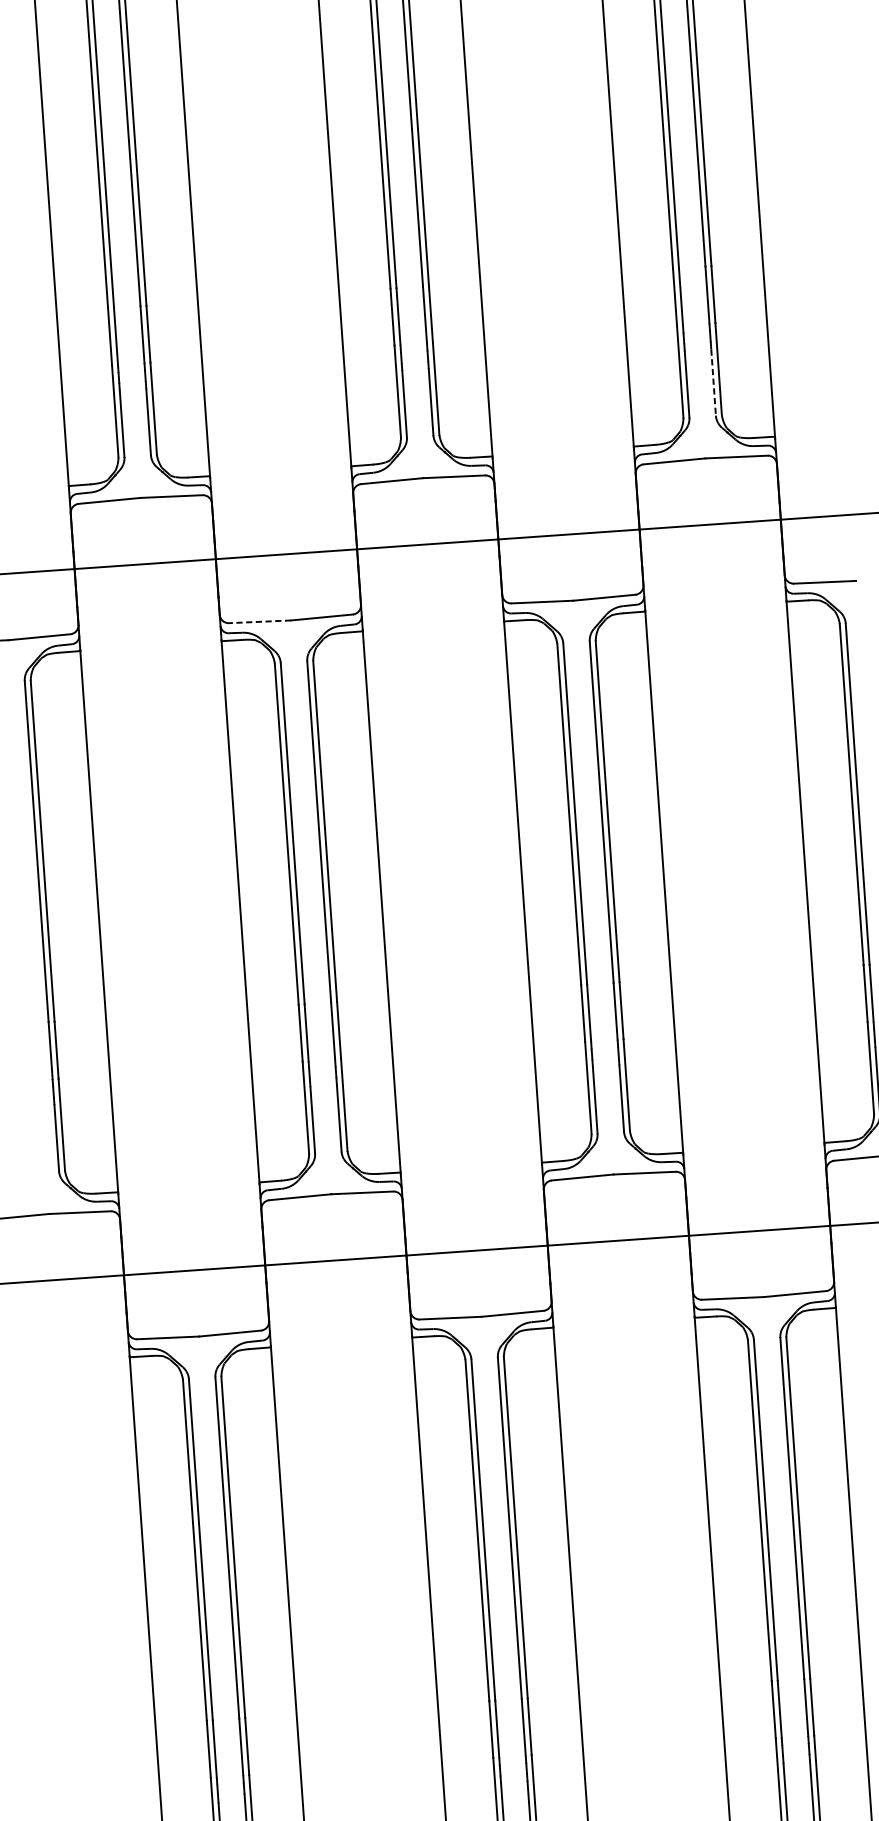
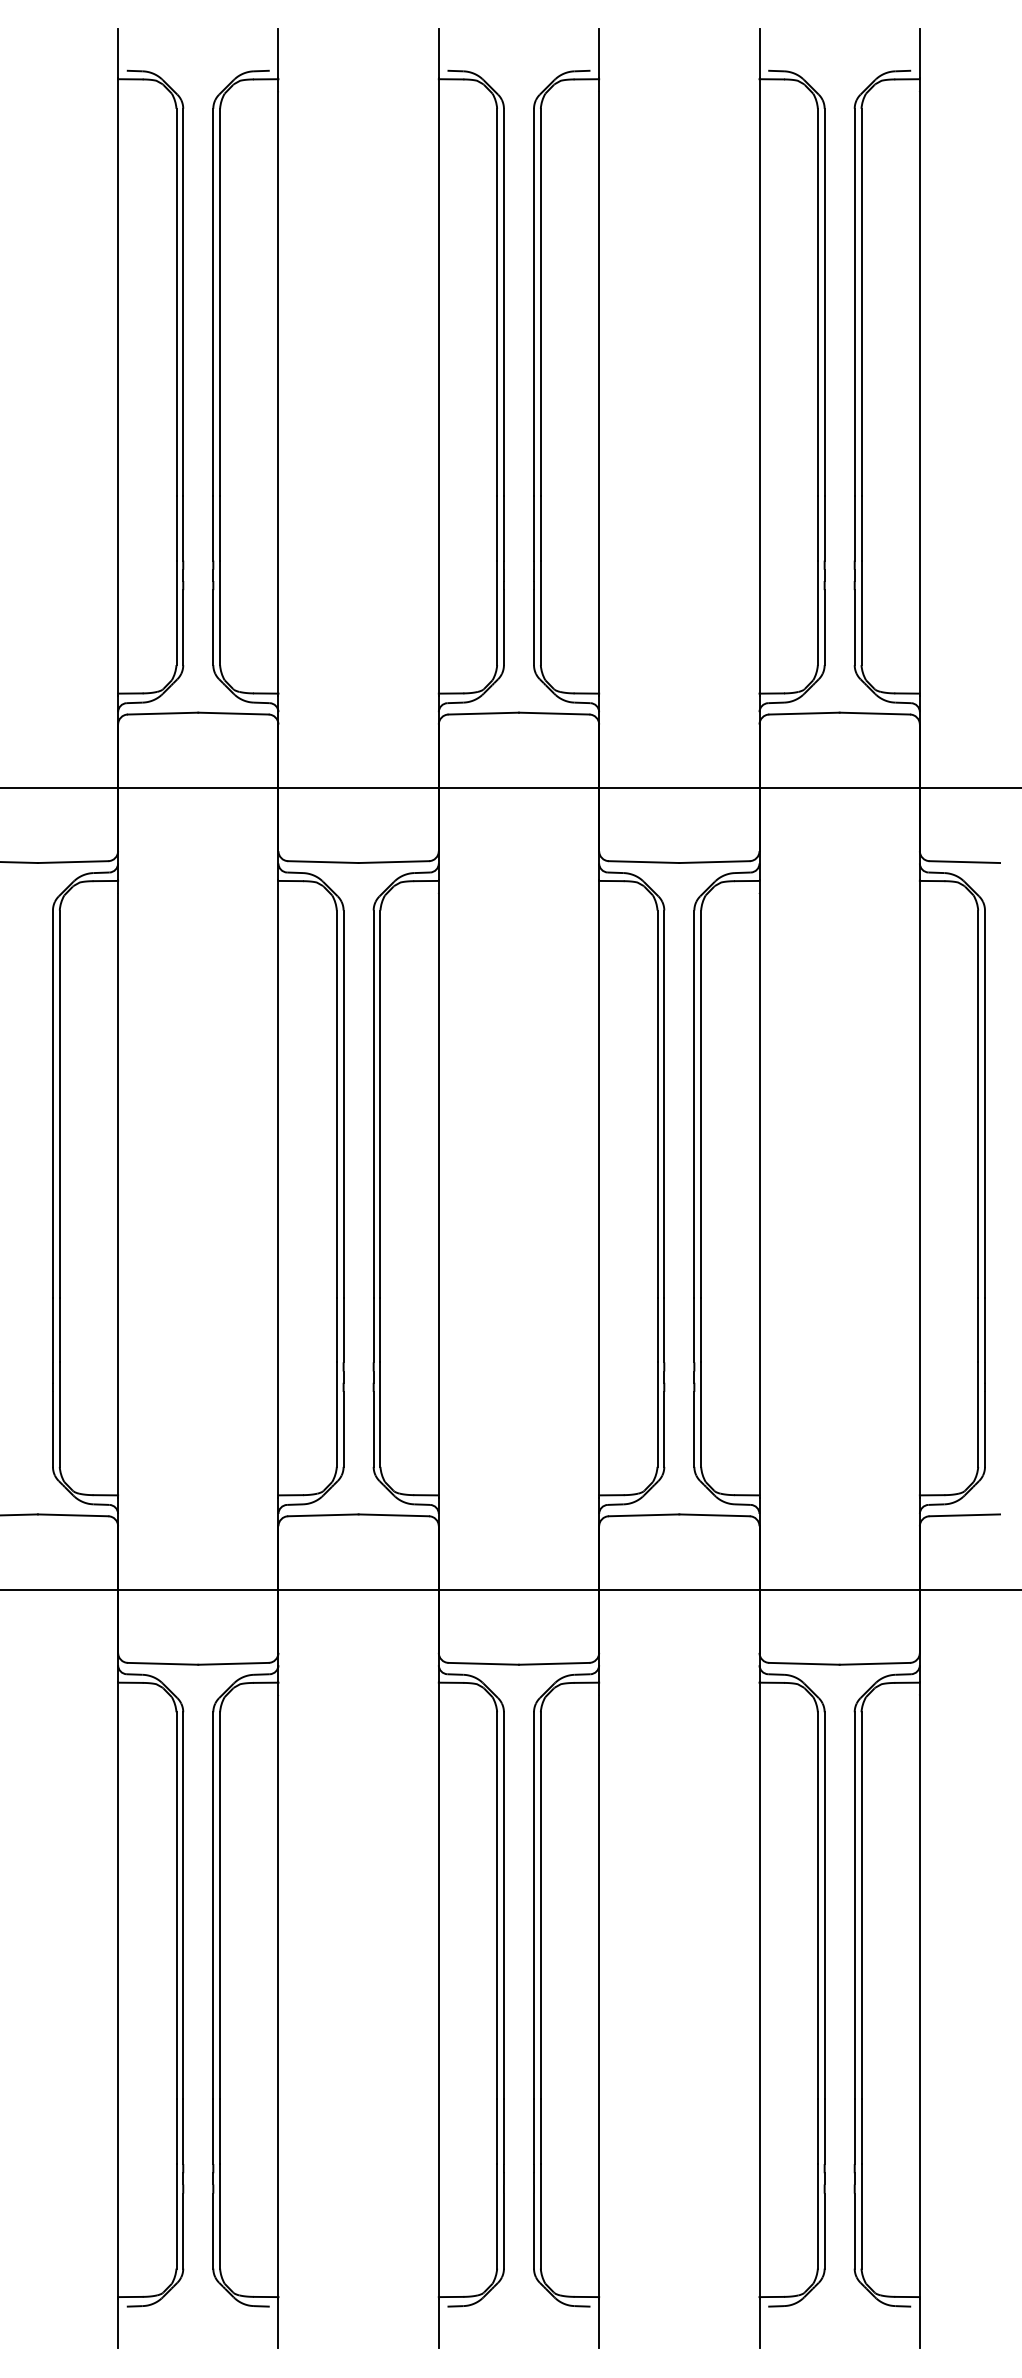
line: (713, 383) -> (854, 628), dashed -> solid
line: (259, 622) -> (322, 862), dashed -> solid

